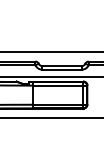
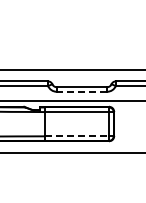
line: (61, 69) -> (81, 91), solid -> dashed
line: (58, 104) -> (77, 136), solid -> dashed

